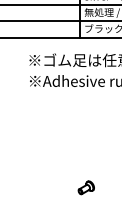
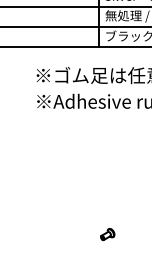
part: (86, 187) -> (107, 234), size x0.7

